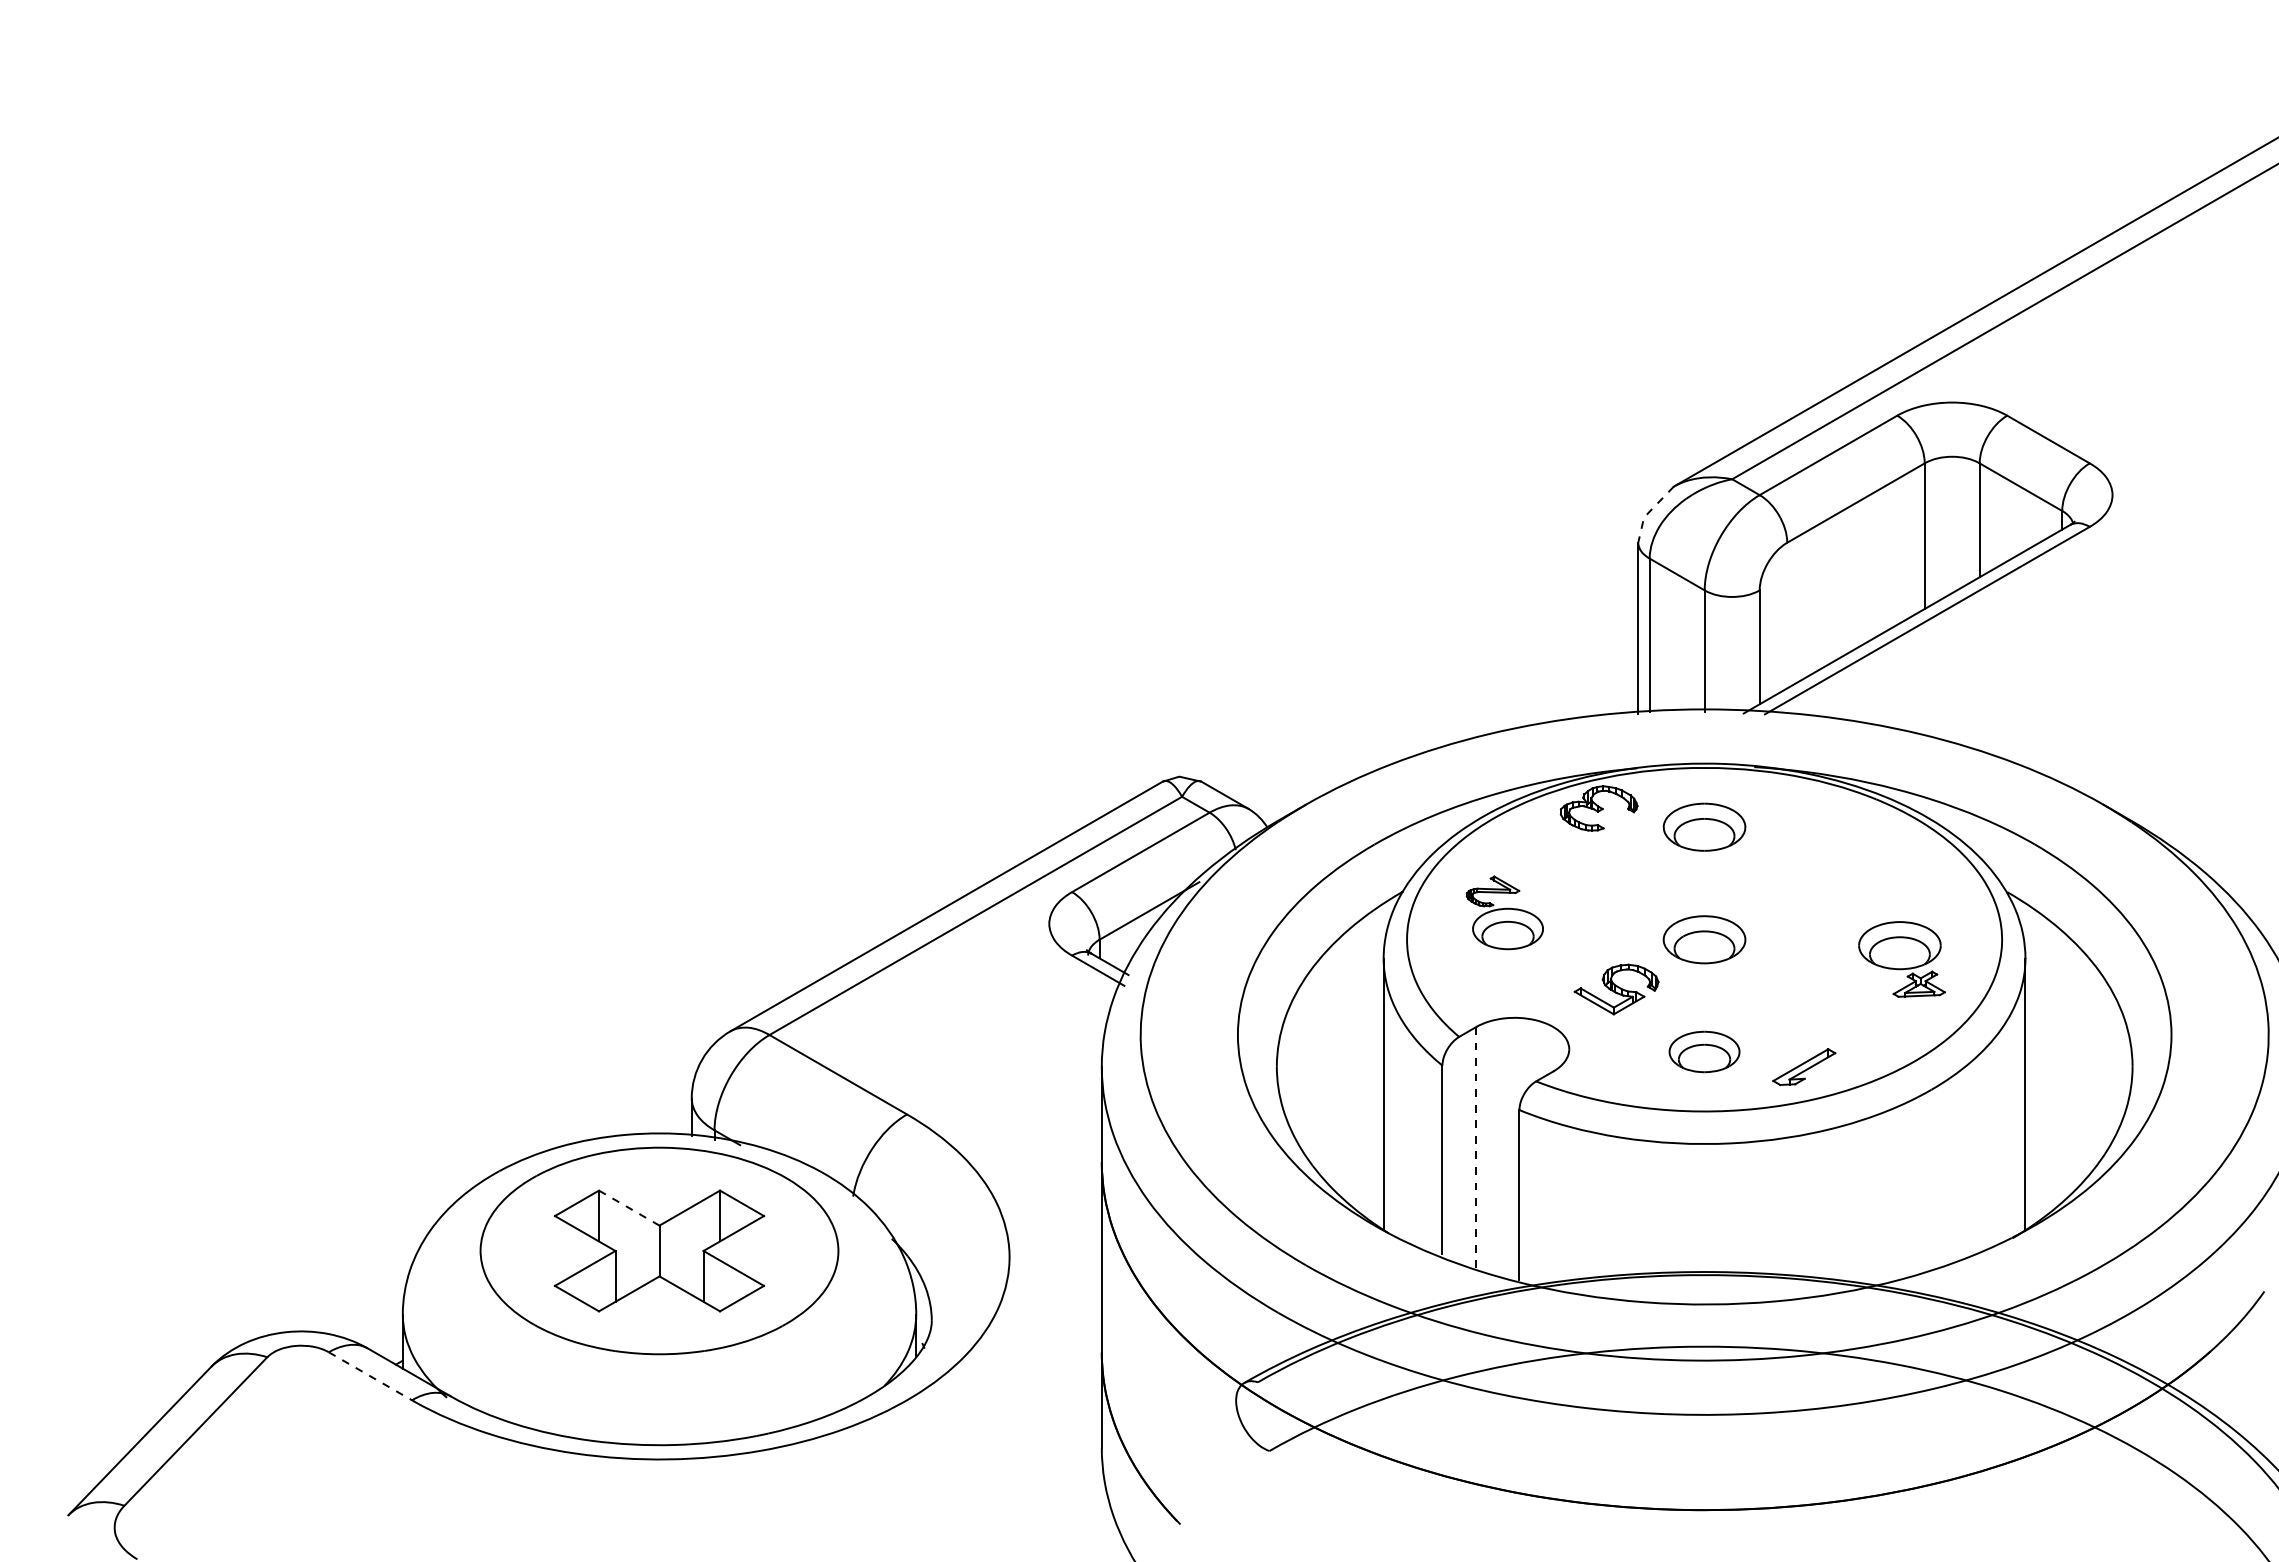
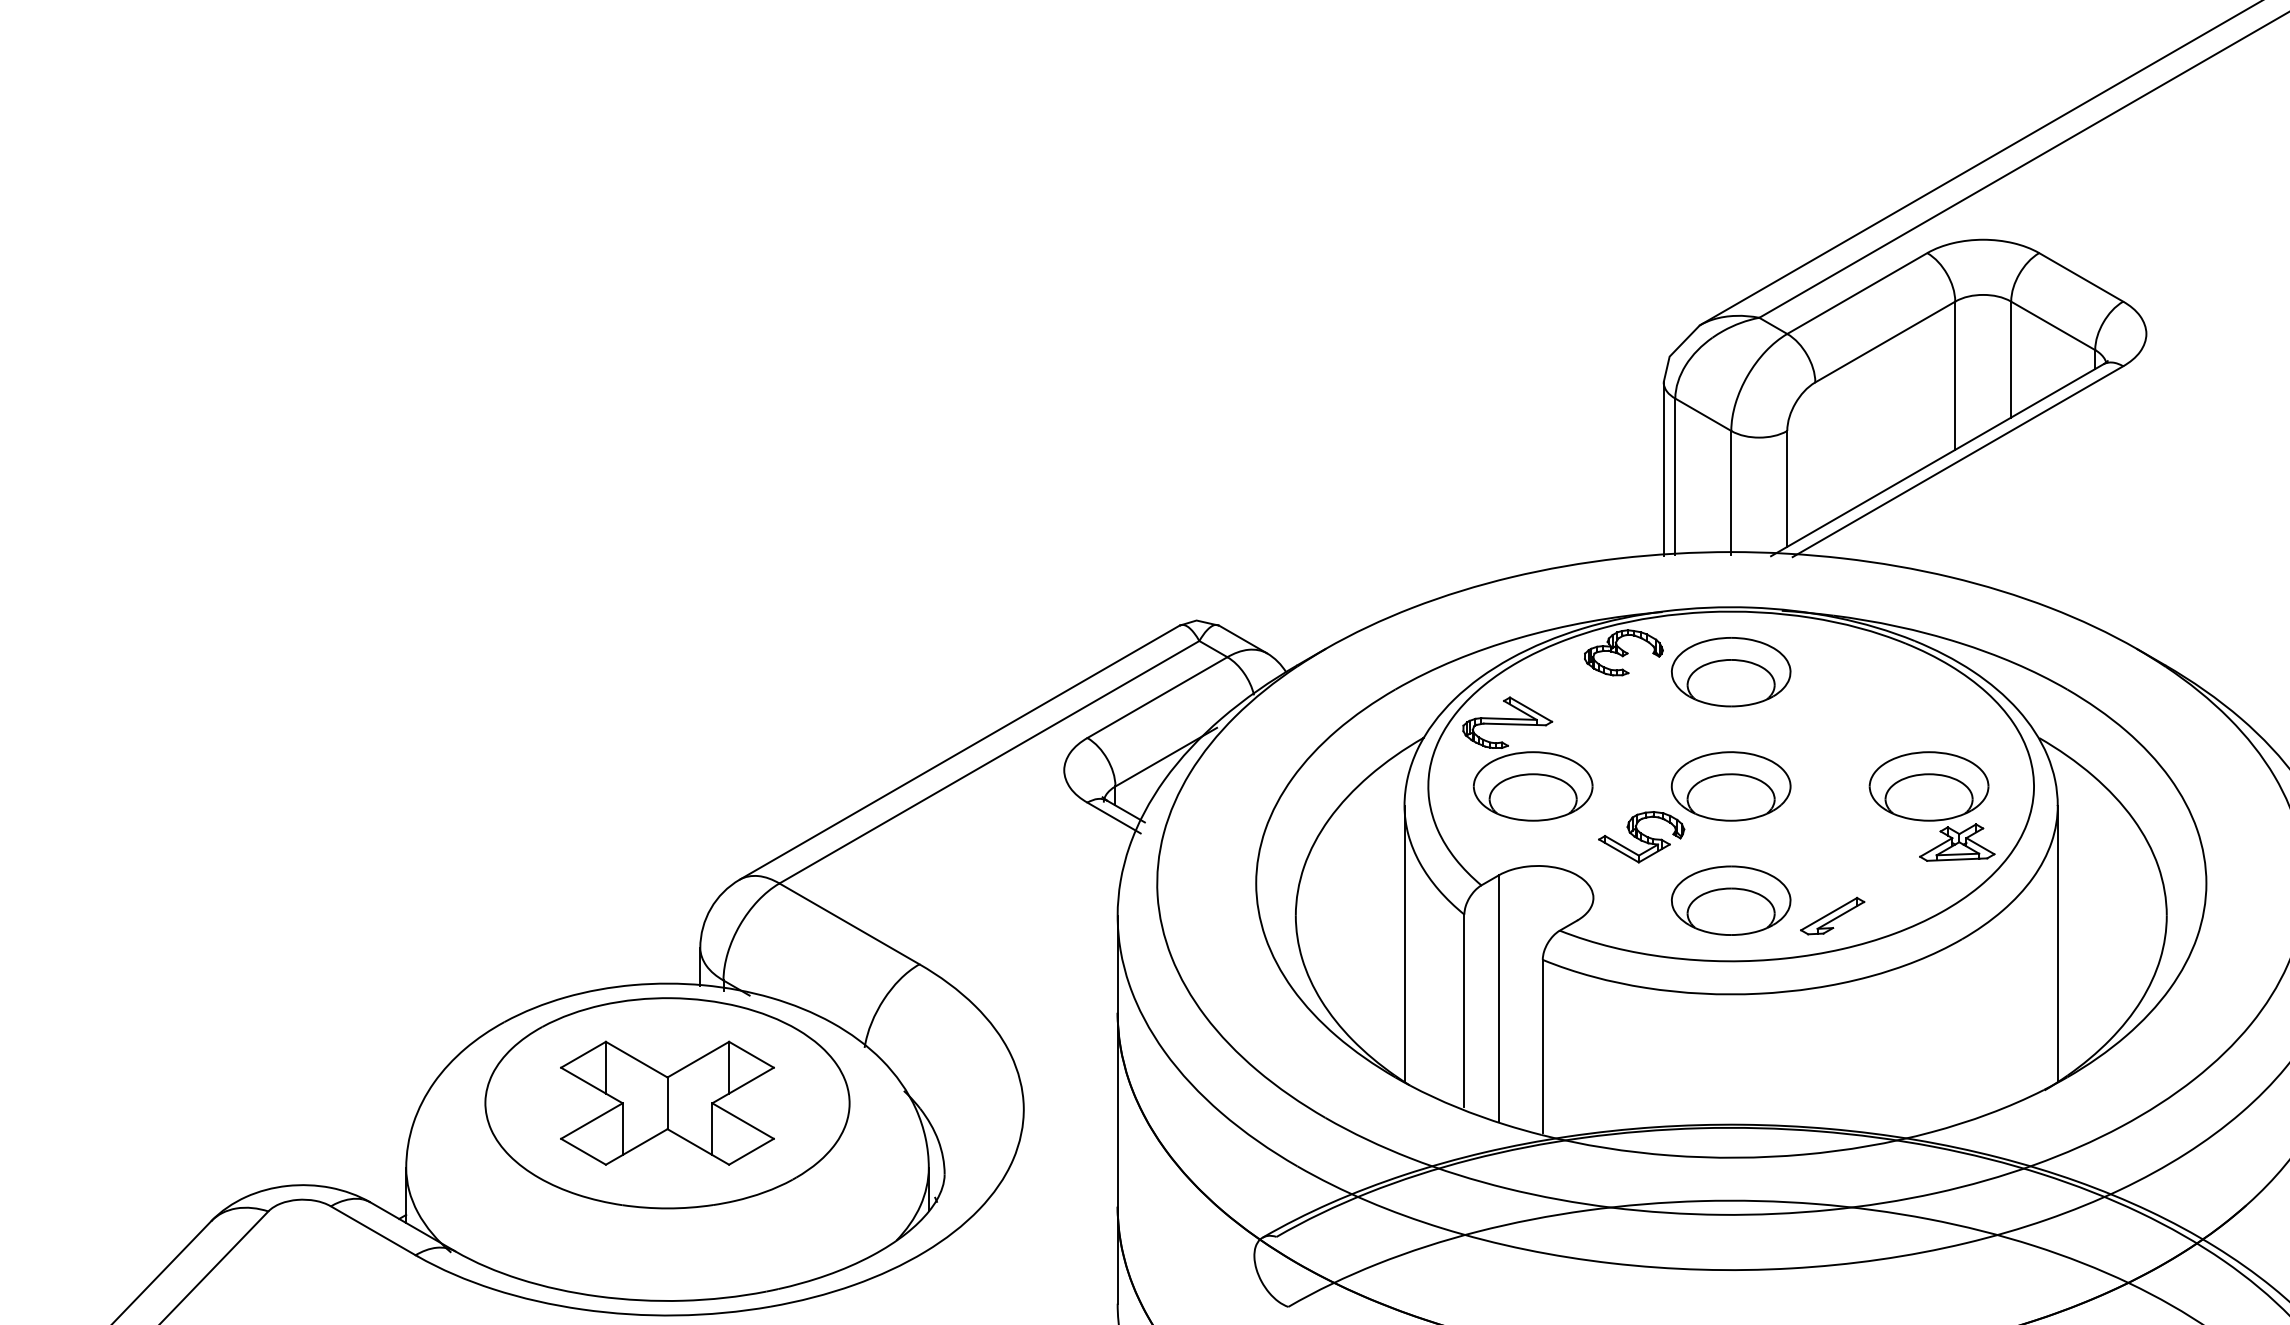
line: (1649, 511) -> (1675, 350), dashed -> solid
part: (1704, 826) -> (1731, 671), size x1.43
part: (1504, 912) -> (1527, 758), size x1.67
part: (1704, 939) -> (1731, 786), size x1.43
part: (1901, 959) -> (1931, 806), size x1.43
part: (1704, 1051) -> (1731, 900), size x1.67
line: (1476, 1147) -> (1499, 997), dashed -> solid
line: (629, 1208) -> (636, 1060), dashed -> solid
line: (370, 1376) -> (373, 1231), dashed -> solid

